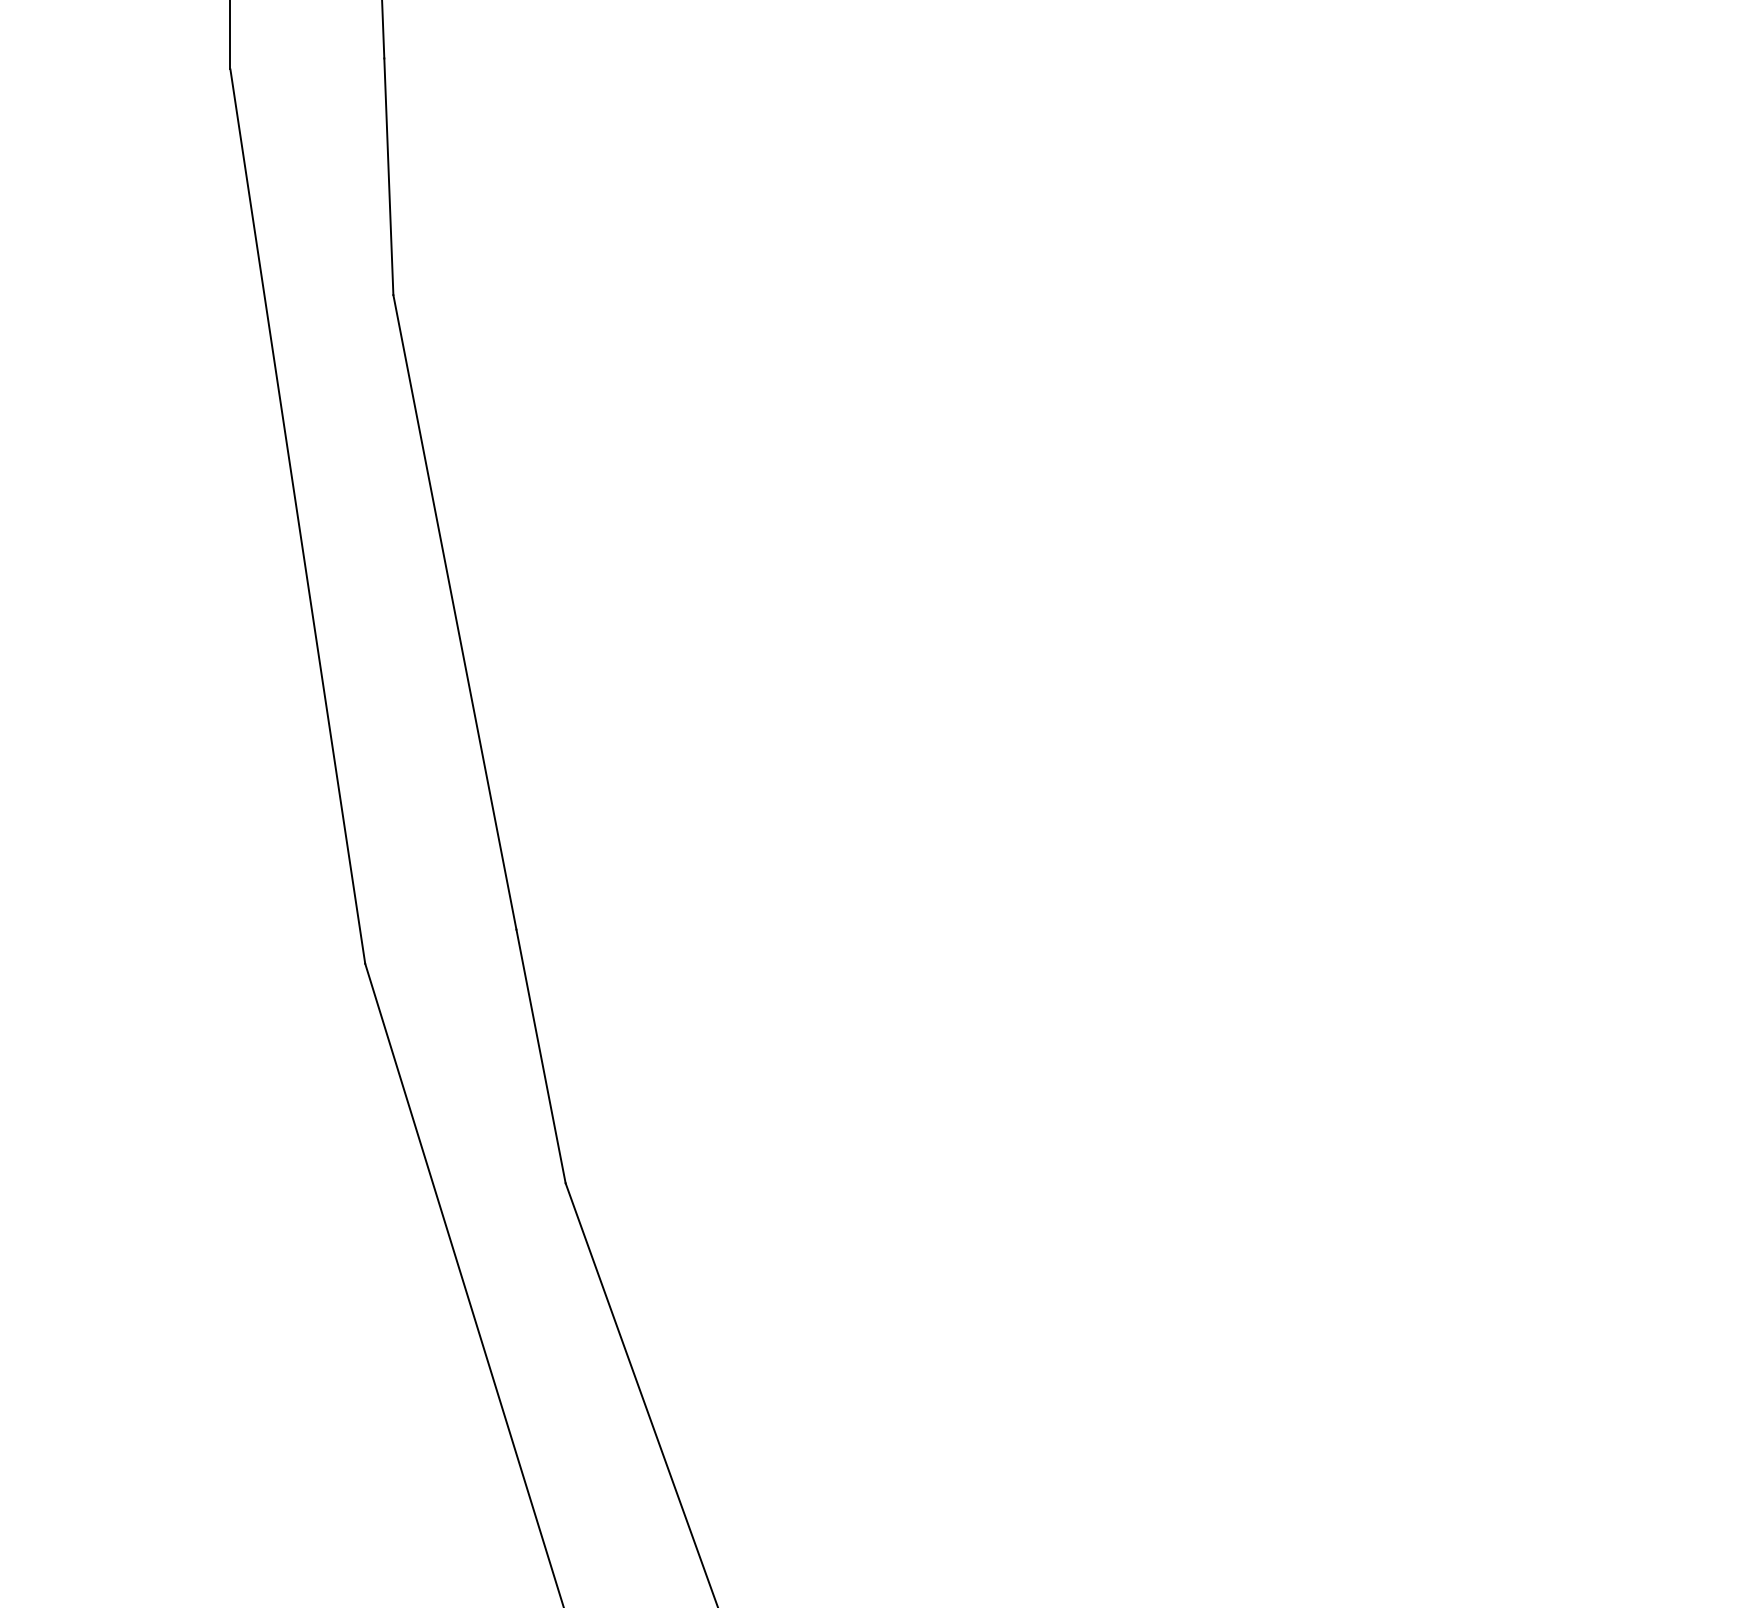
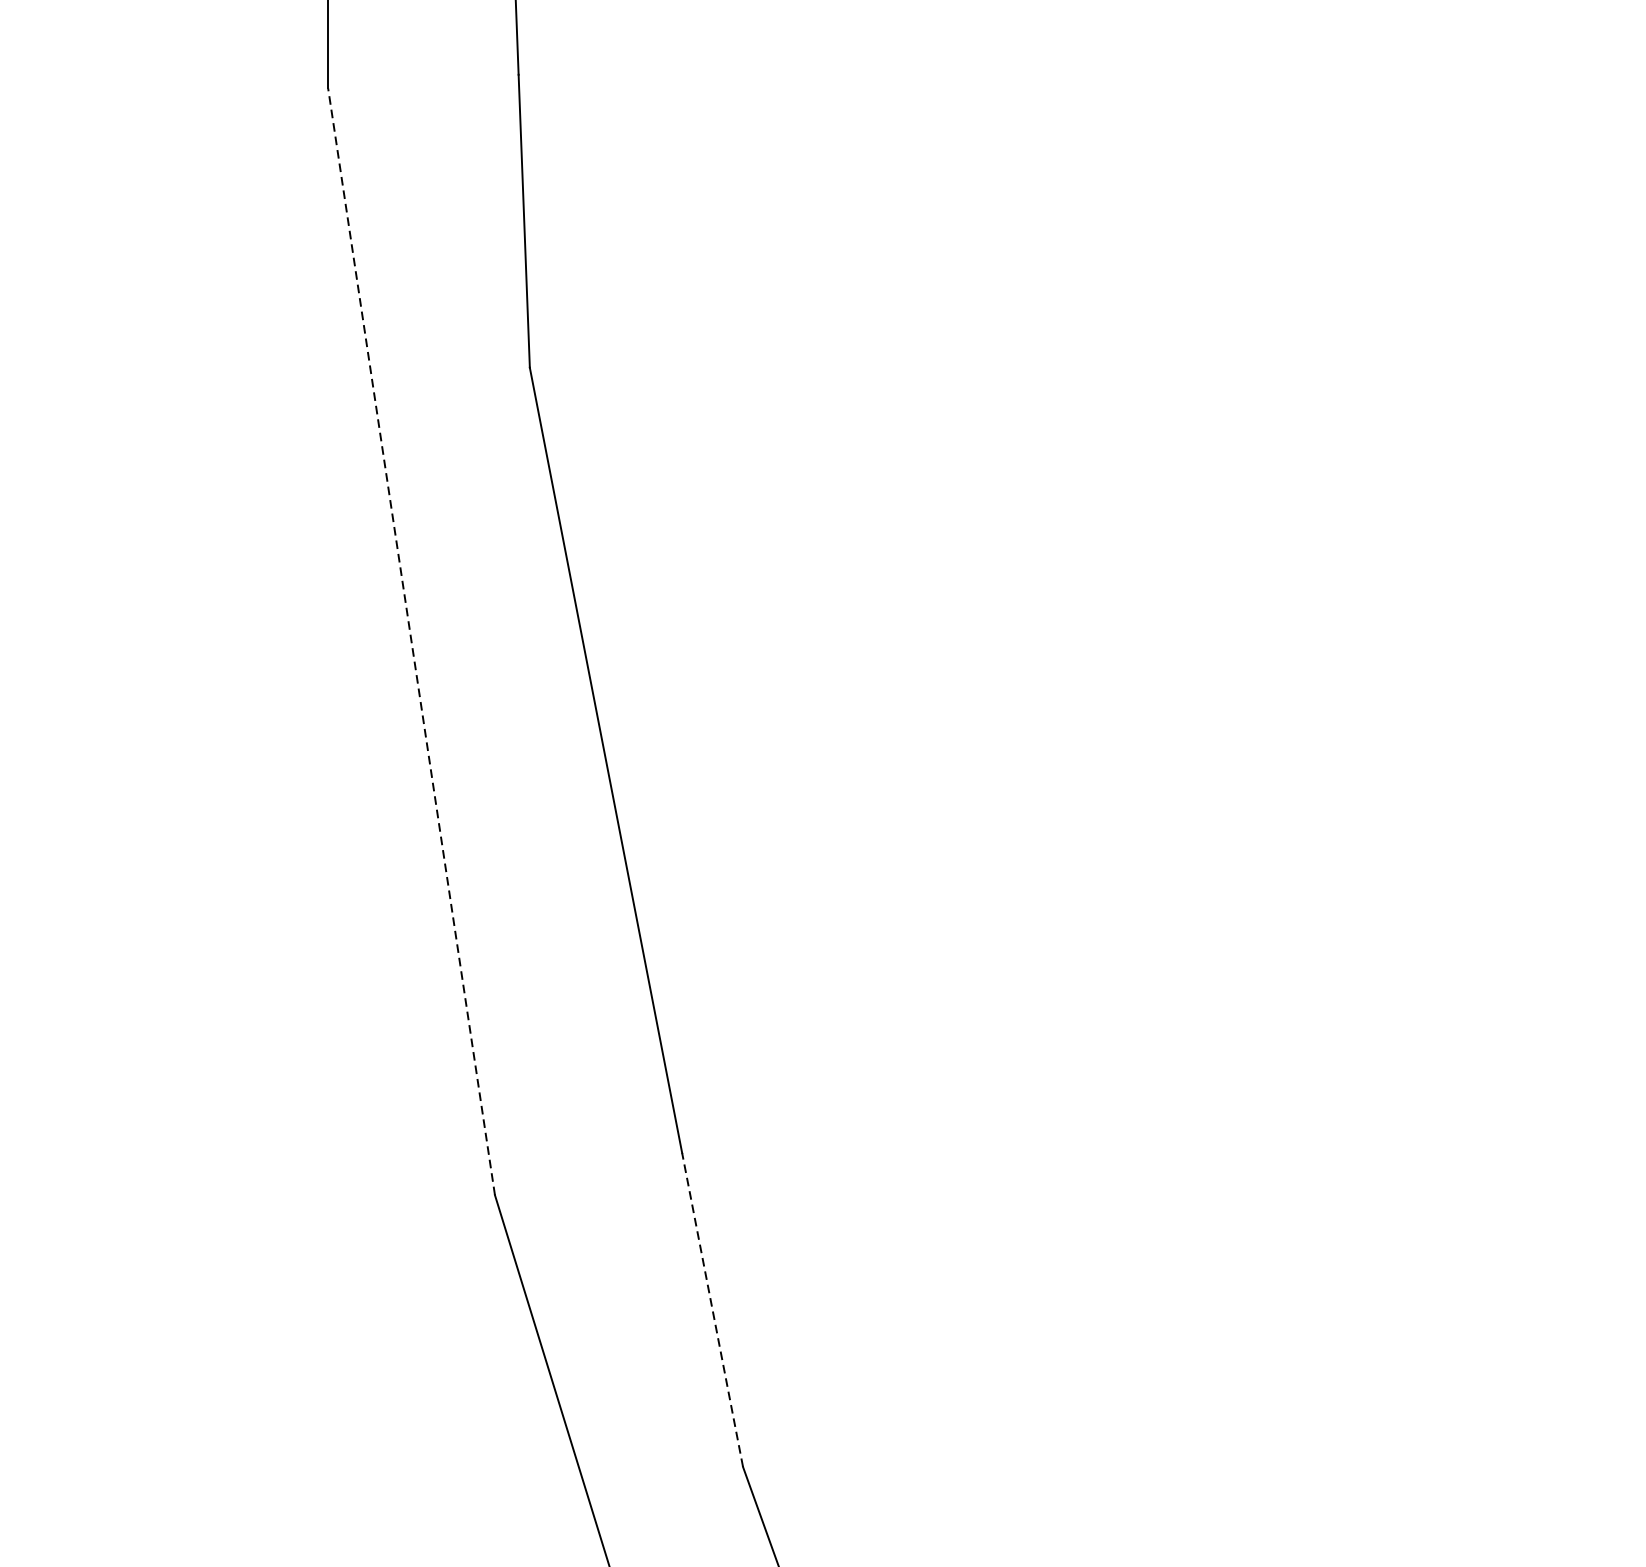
line: (297, 516) -> (411, 641), solid -> dashed
line: (540, 1055) -> (711, 1308), solid -> dashed

